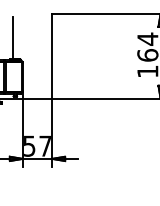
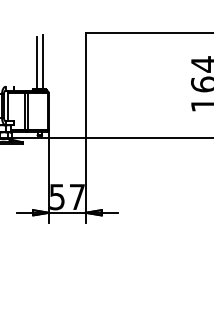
line: (17, 37) -> (42, 62), added

